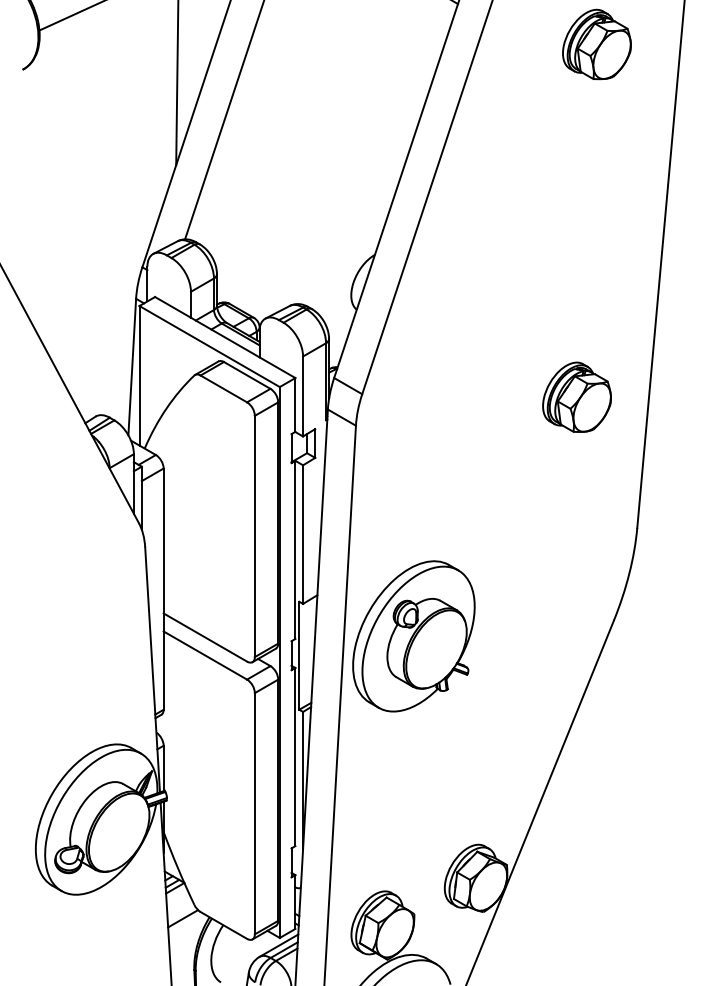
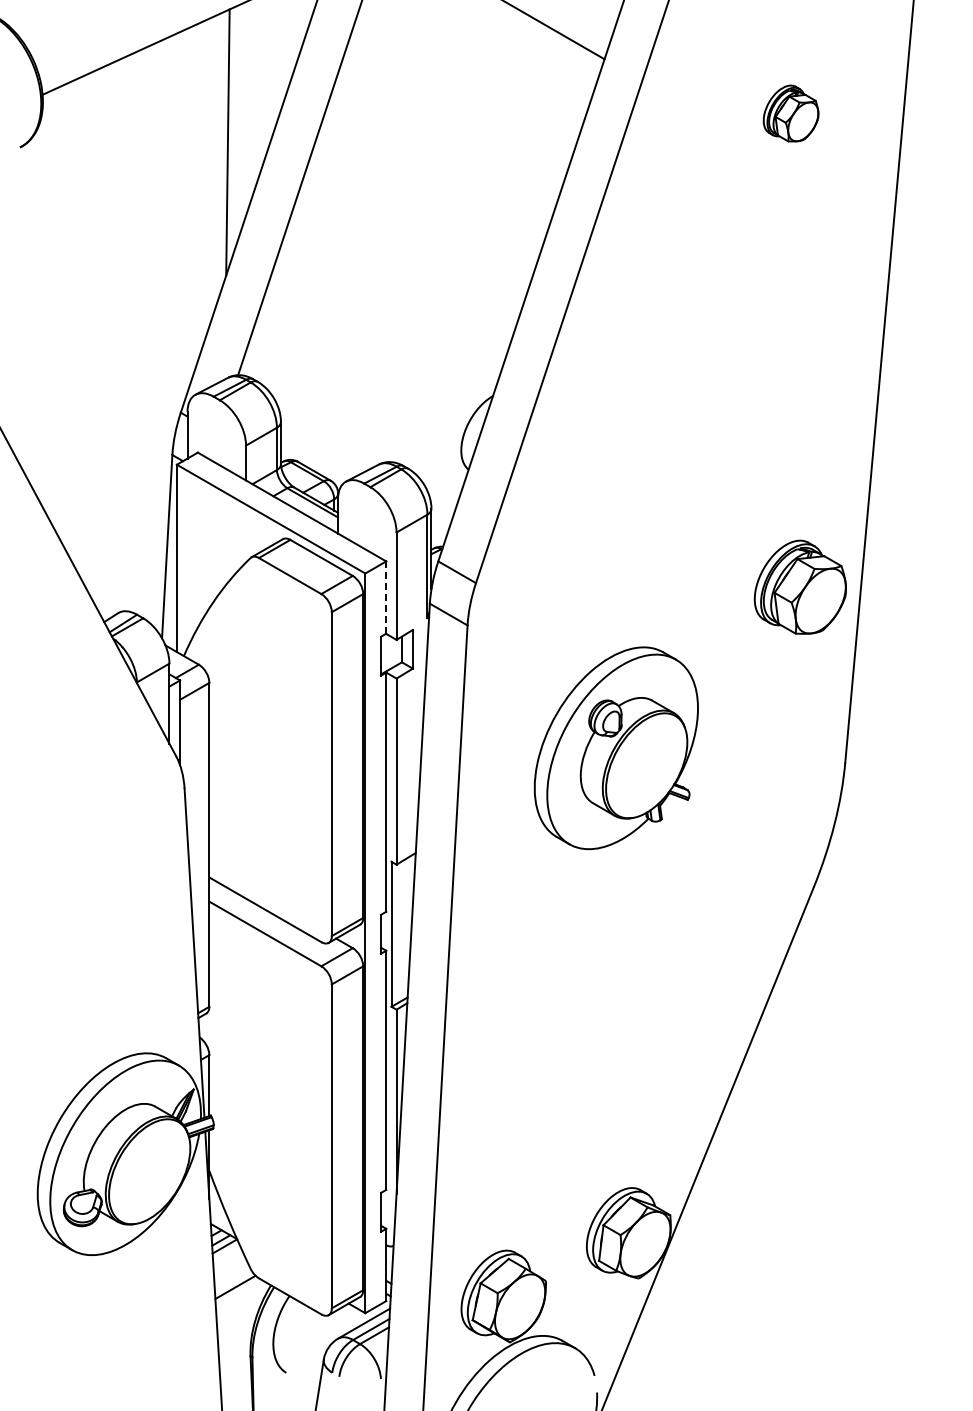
part: (596, 44) -> (790, 113), size x0.6
part: (576, 396) -> (799, 586), moved
line: (295, 405) -> (386, 598), solid -> dashed
part: (413, 636) -> (615, 748), moved

